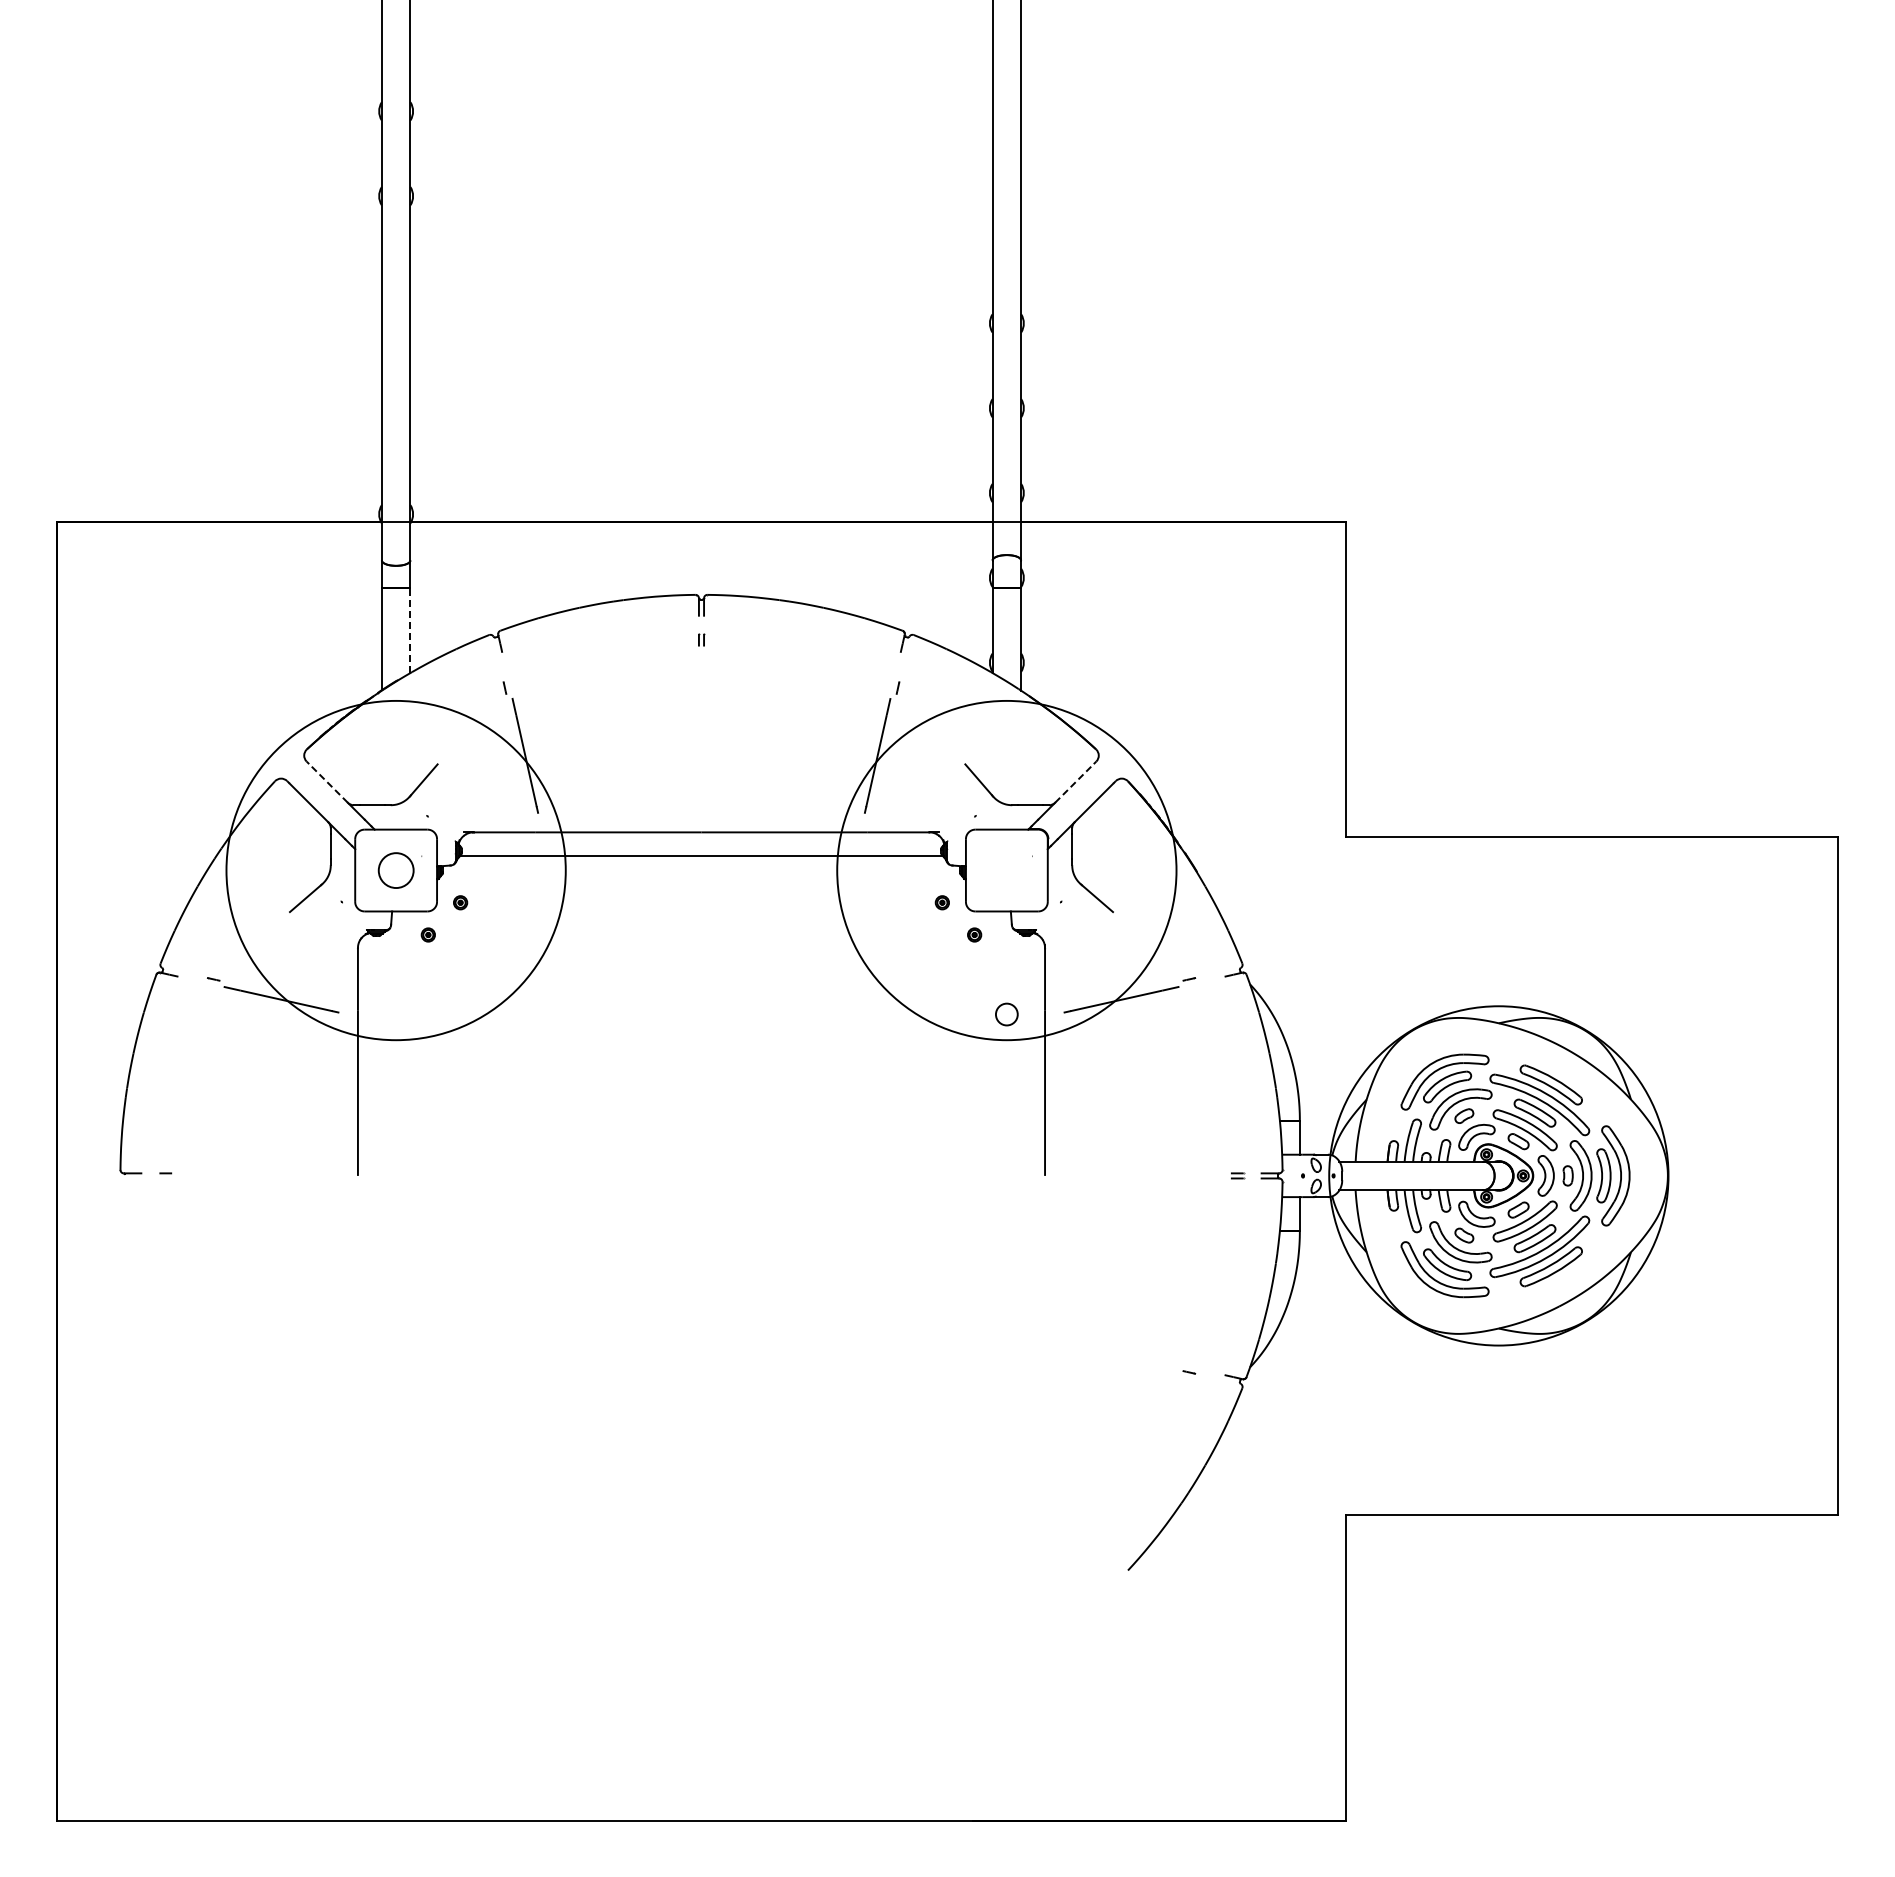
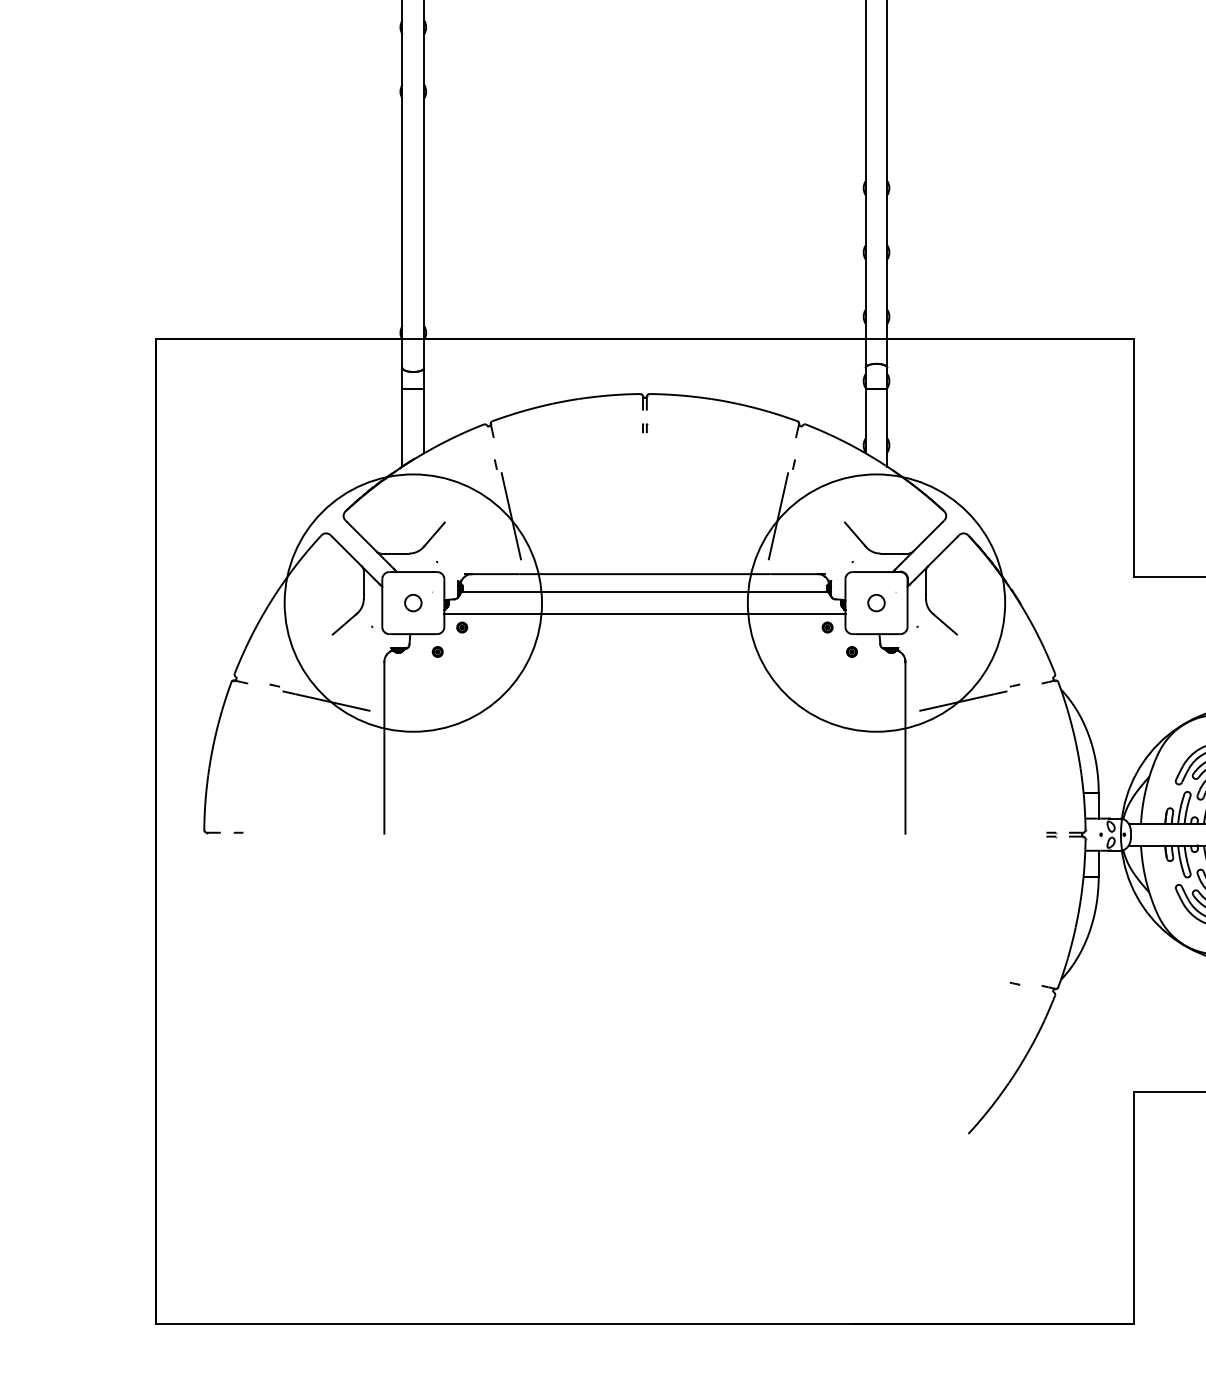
line: (410, 630) -> (424, 421), dashed -> solid
line: (328, 783) -> (362, 537), dashed -> solid
line: (1074, 783) -> (927, 537), dashed -> solid
circle: (395, 870) -> (412, 603), size x0.62
line: (701, 884) -> (644, 613), added
circle: (1006, 1014) -> (876, 603), moved

